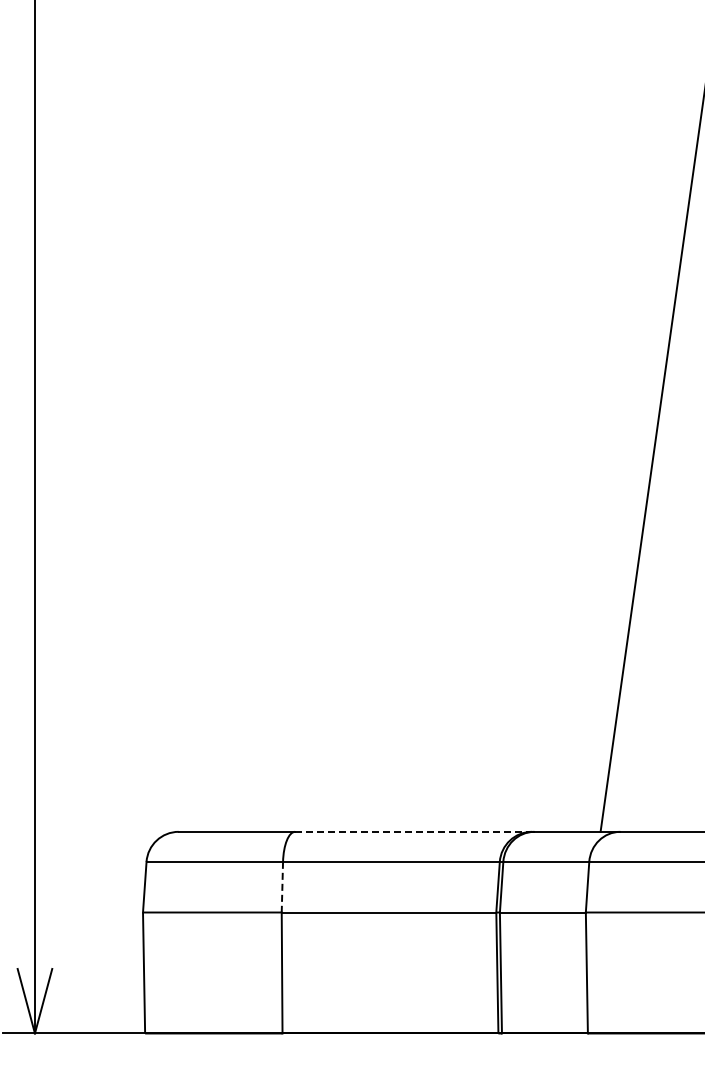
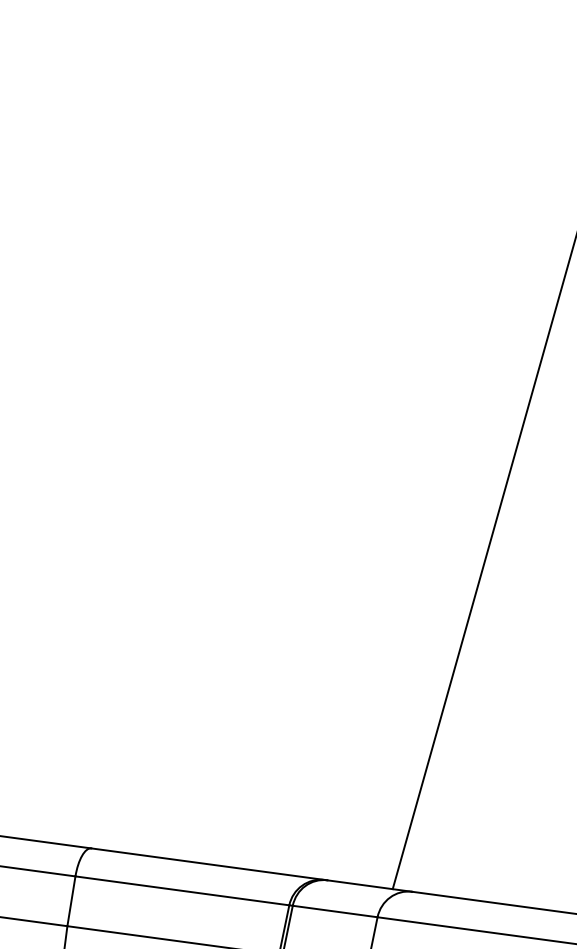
line: (414, 831) -> (209, 863), dashed -> solid
line: (282, 887) -> (71, 901), dashed -> solid

